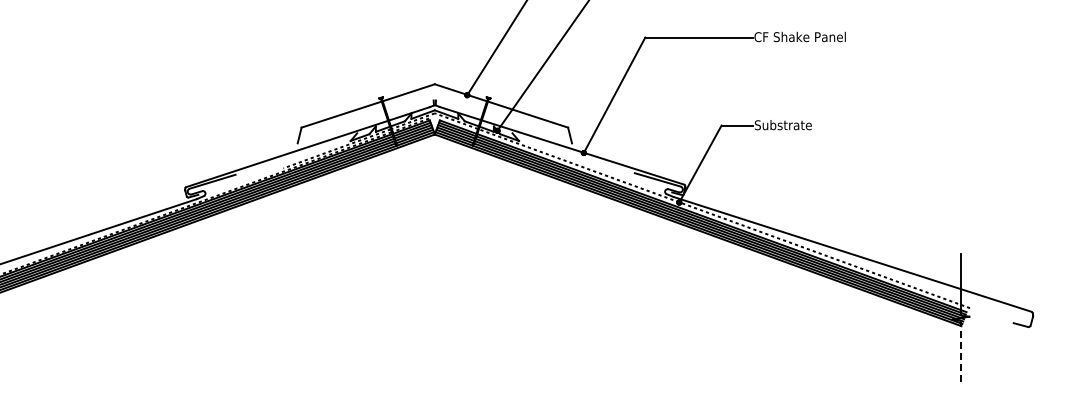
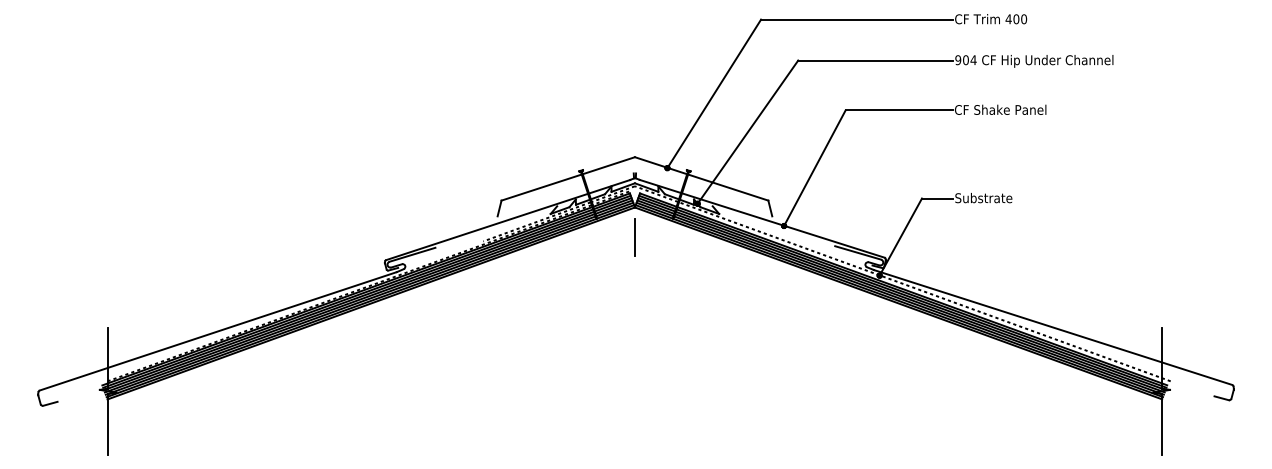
line: (434, 164) -> (634, 237), added
line: (960, 351) -> (1161, 424), dashed -> solid

